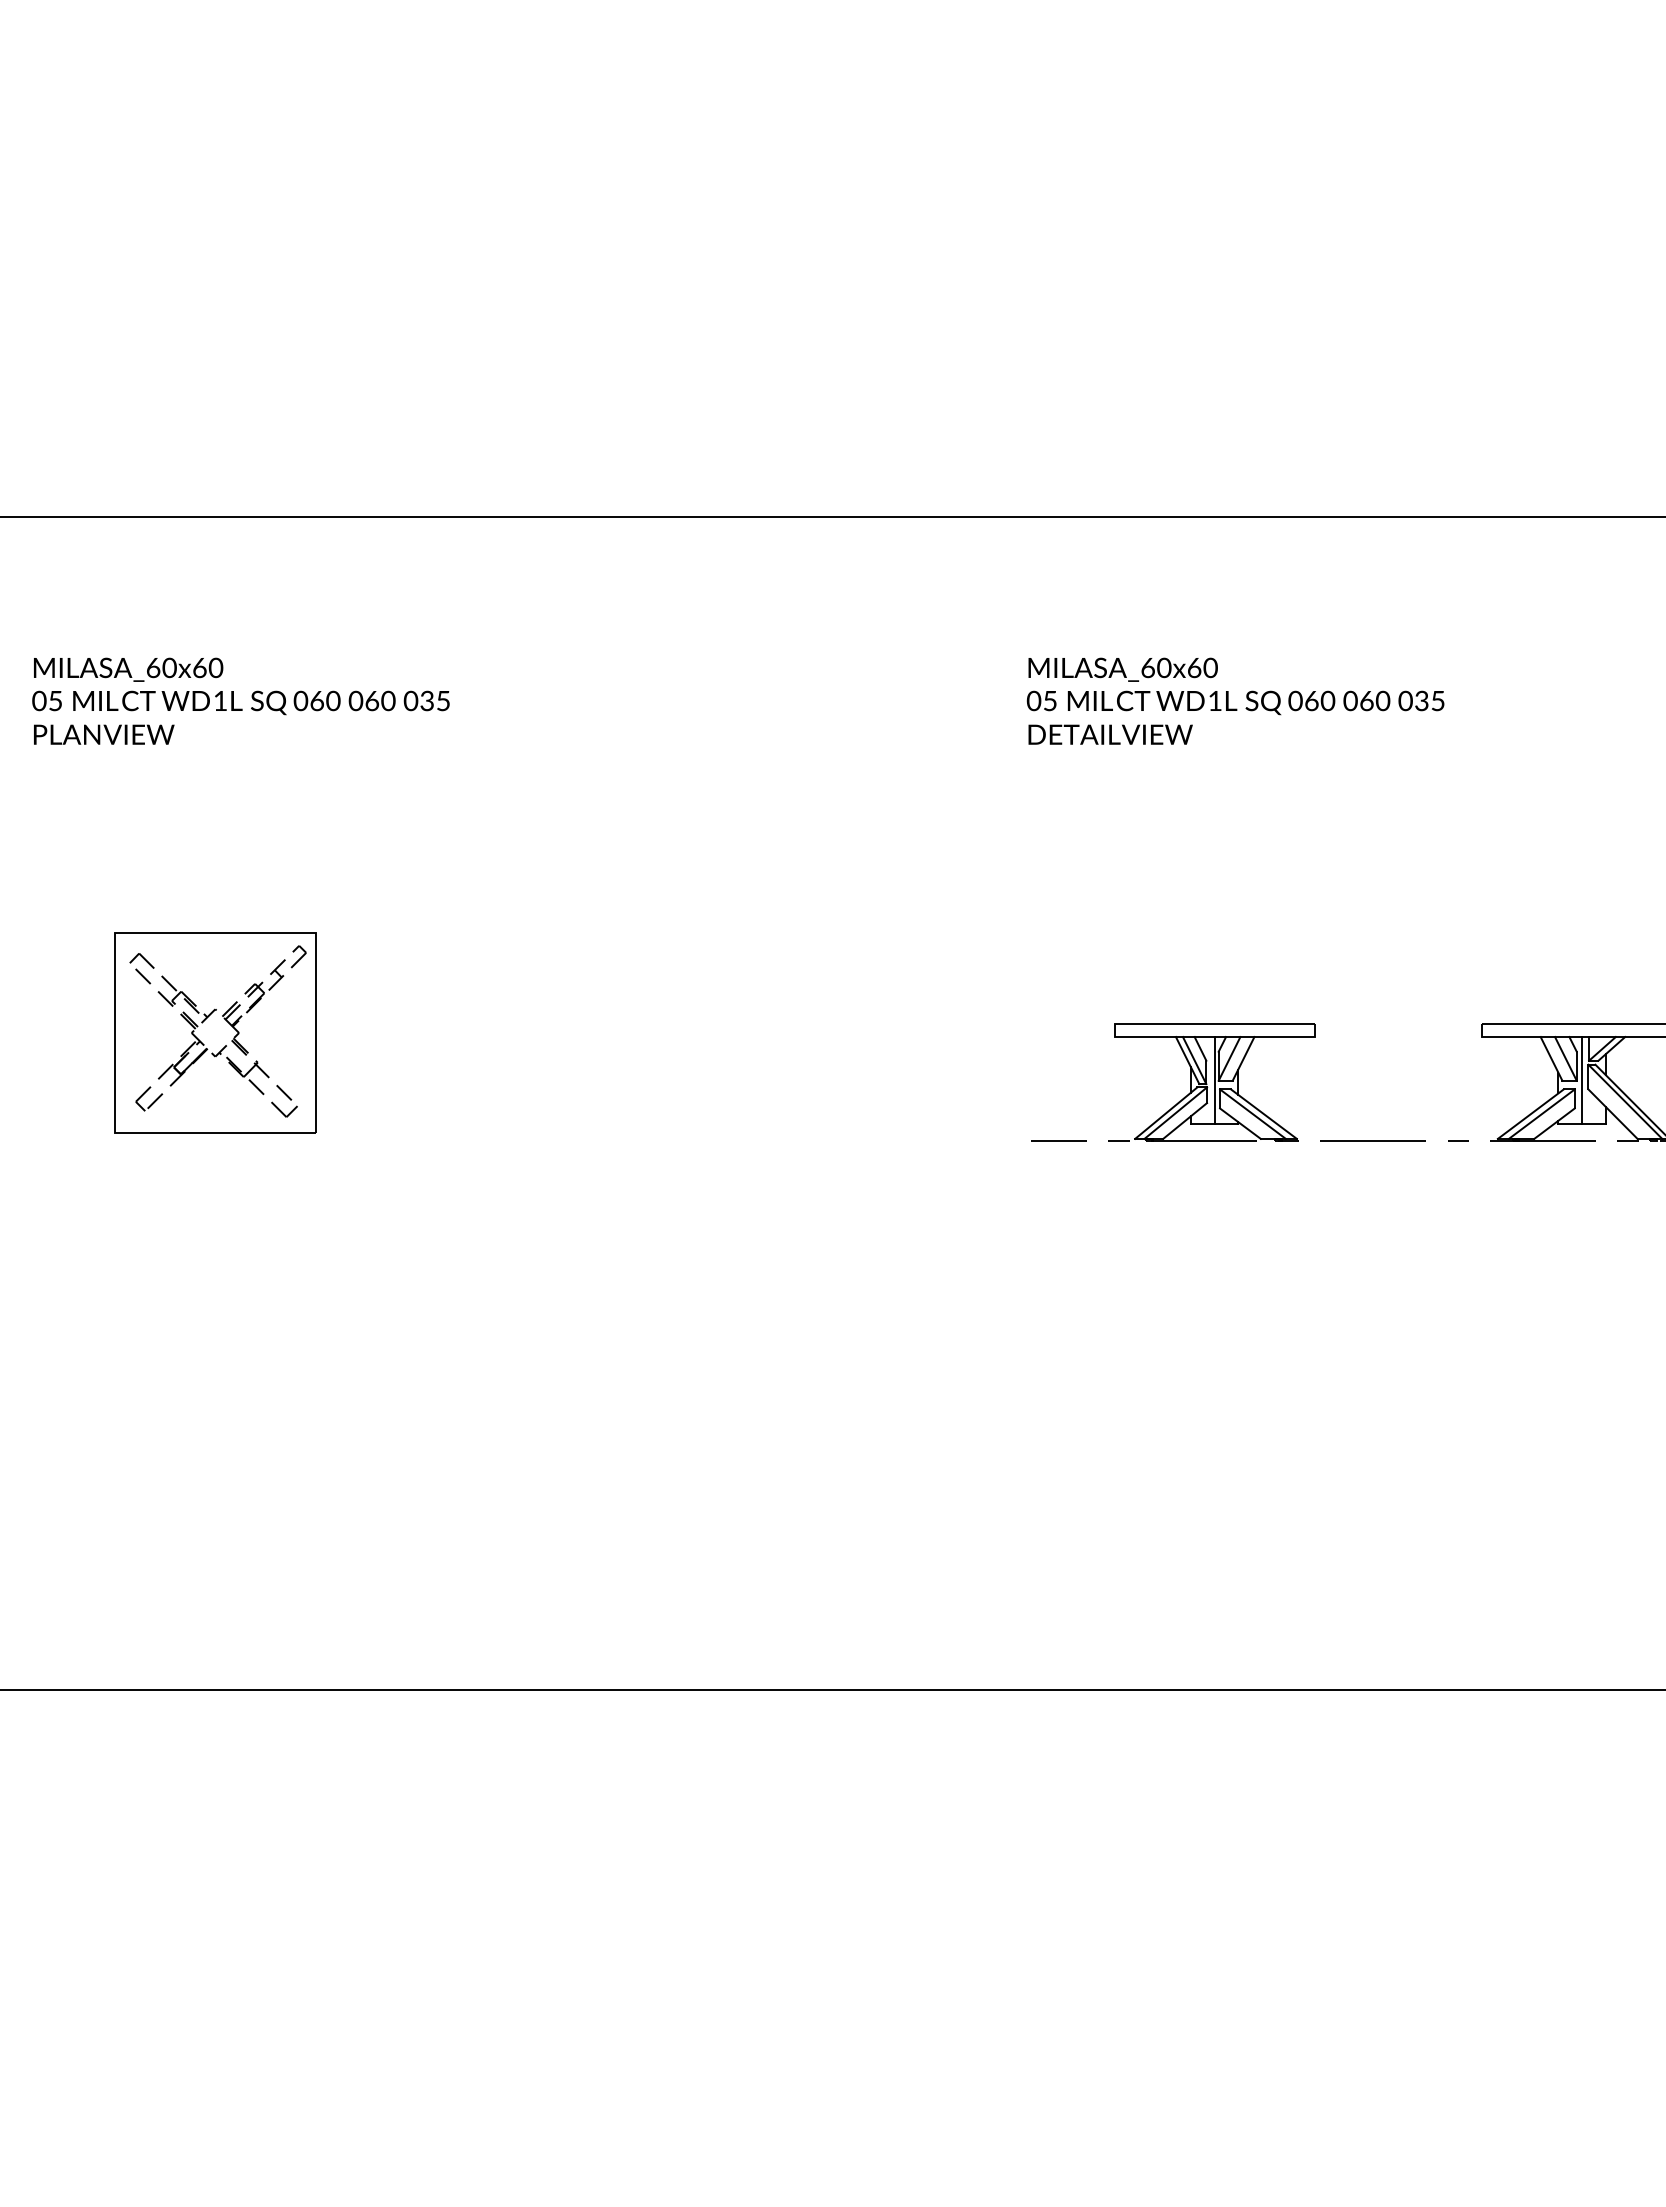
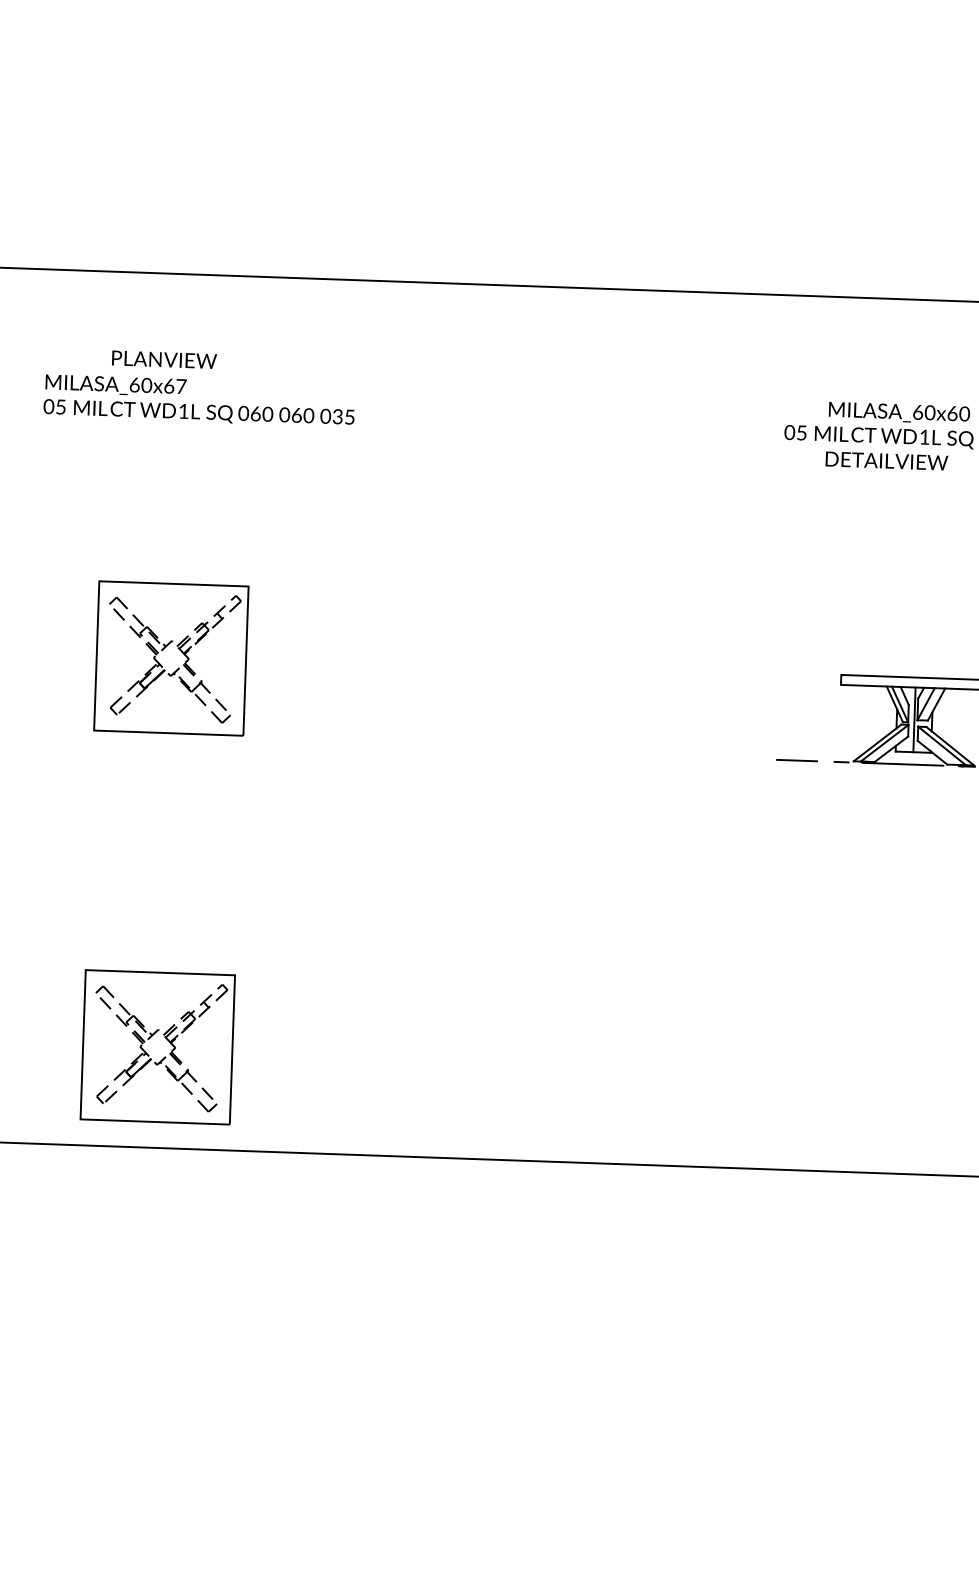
text: (215, 667) -> (180, 386), MILASA_60x60 -> MILASA_60x67
text: (1122, 669) -> (898, 412), moved
text: (104, 734) -> (164, 359), moved
text: (1110, 734) -> (886, 460), moved
part: (215, 1554) -> (157, 1046), added

